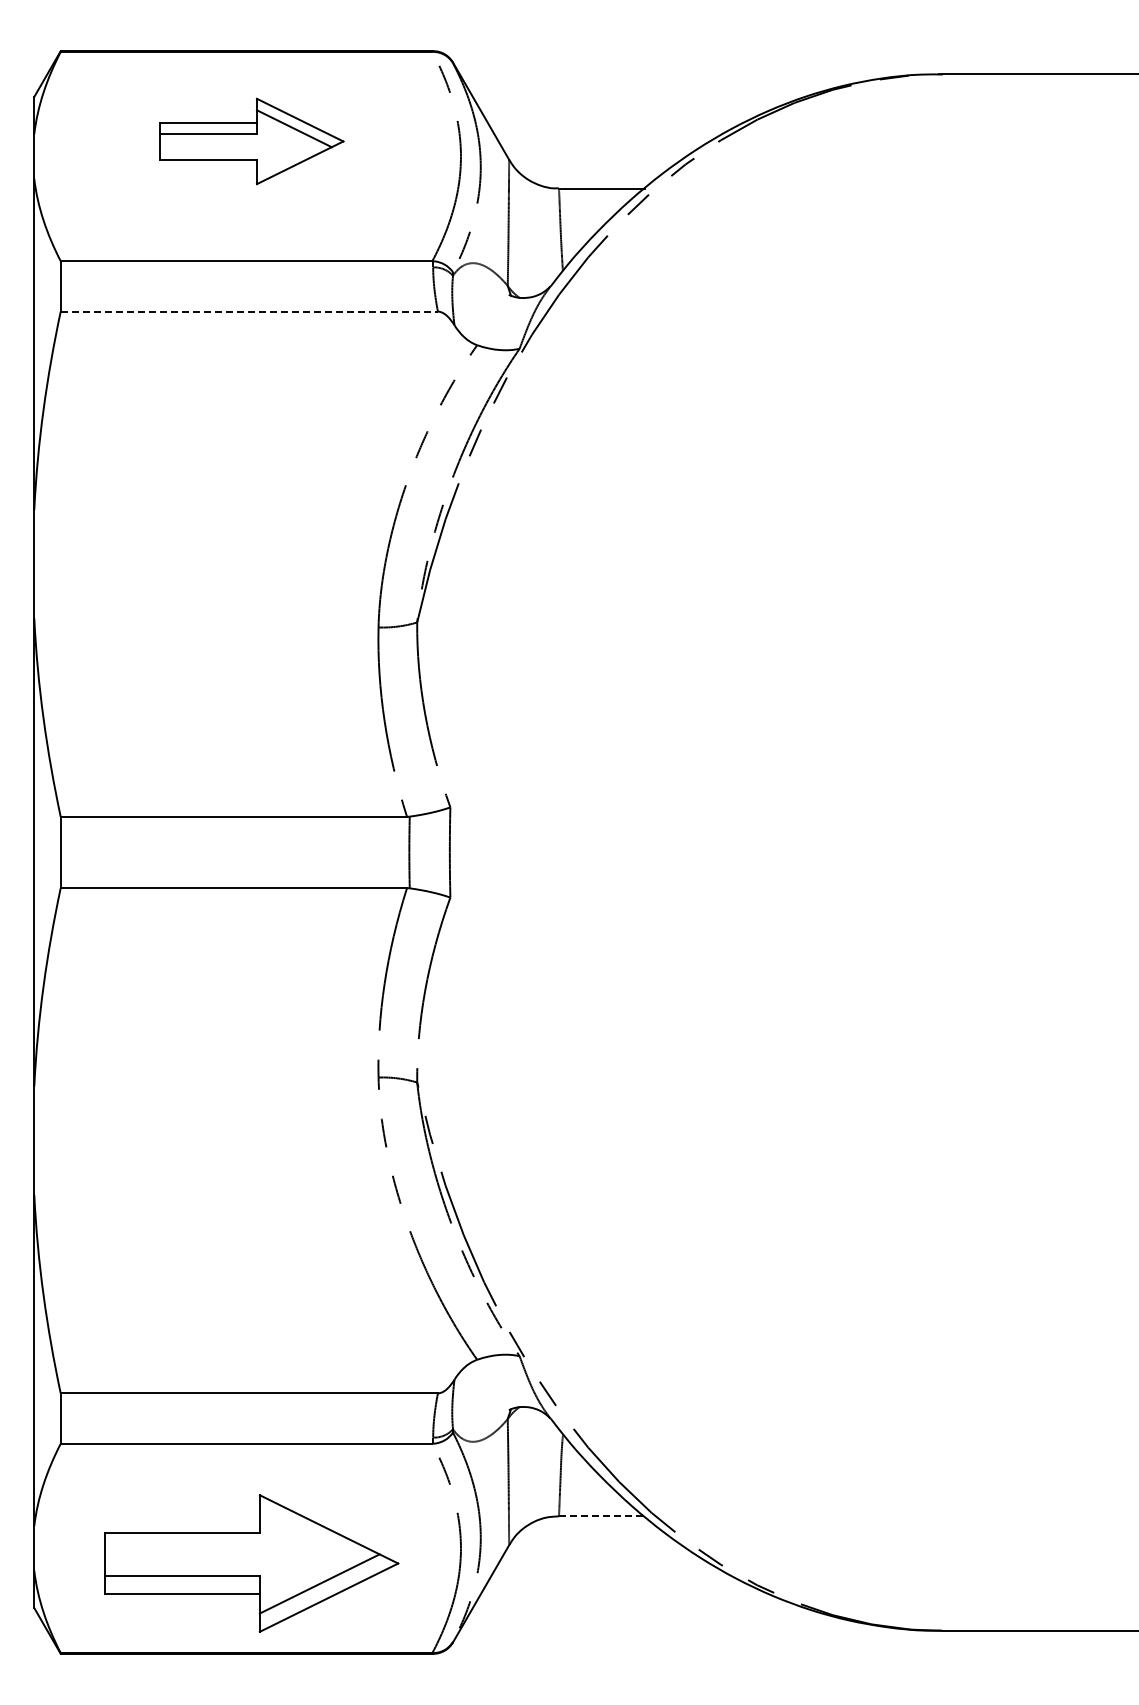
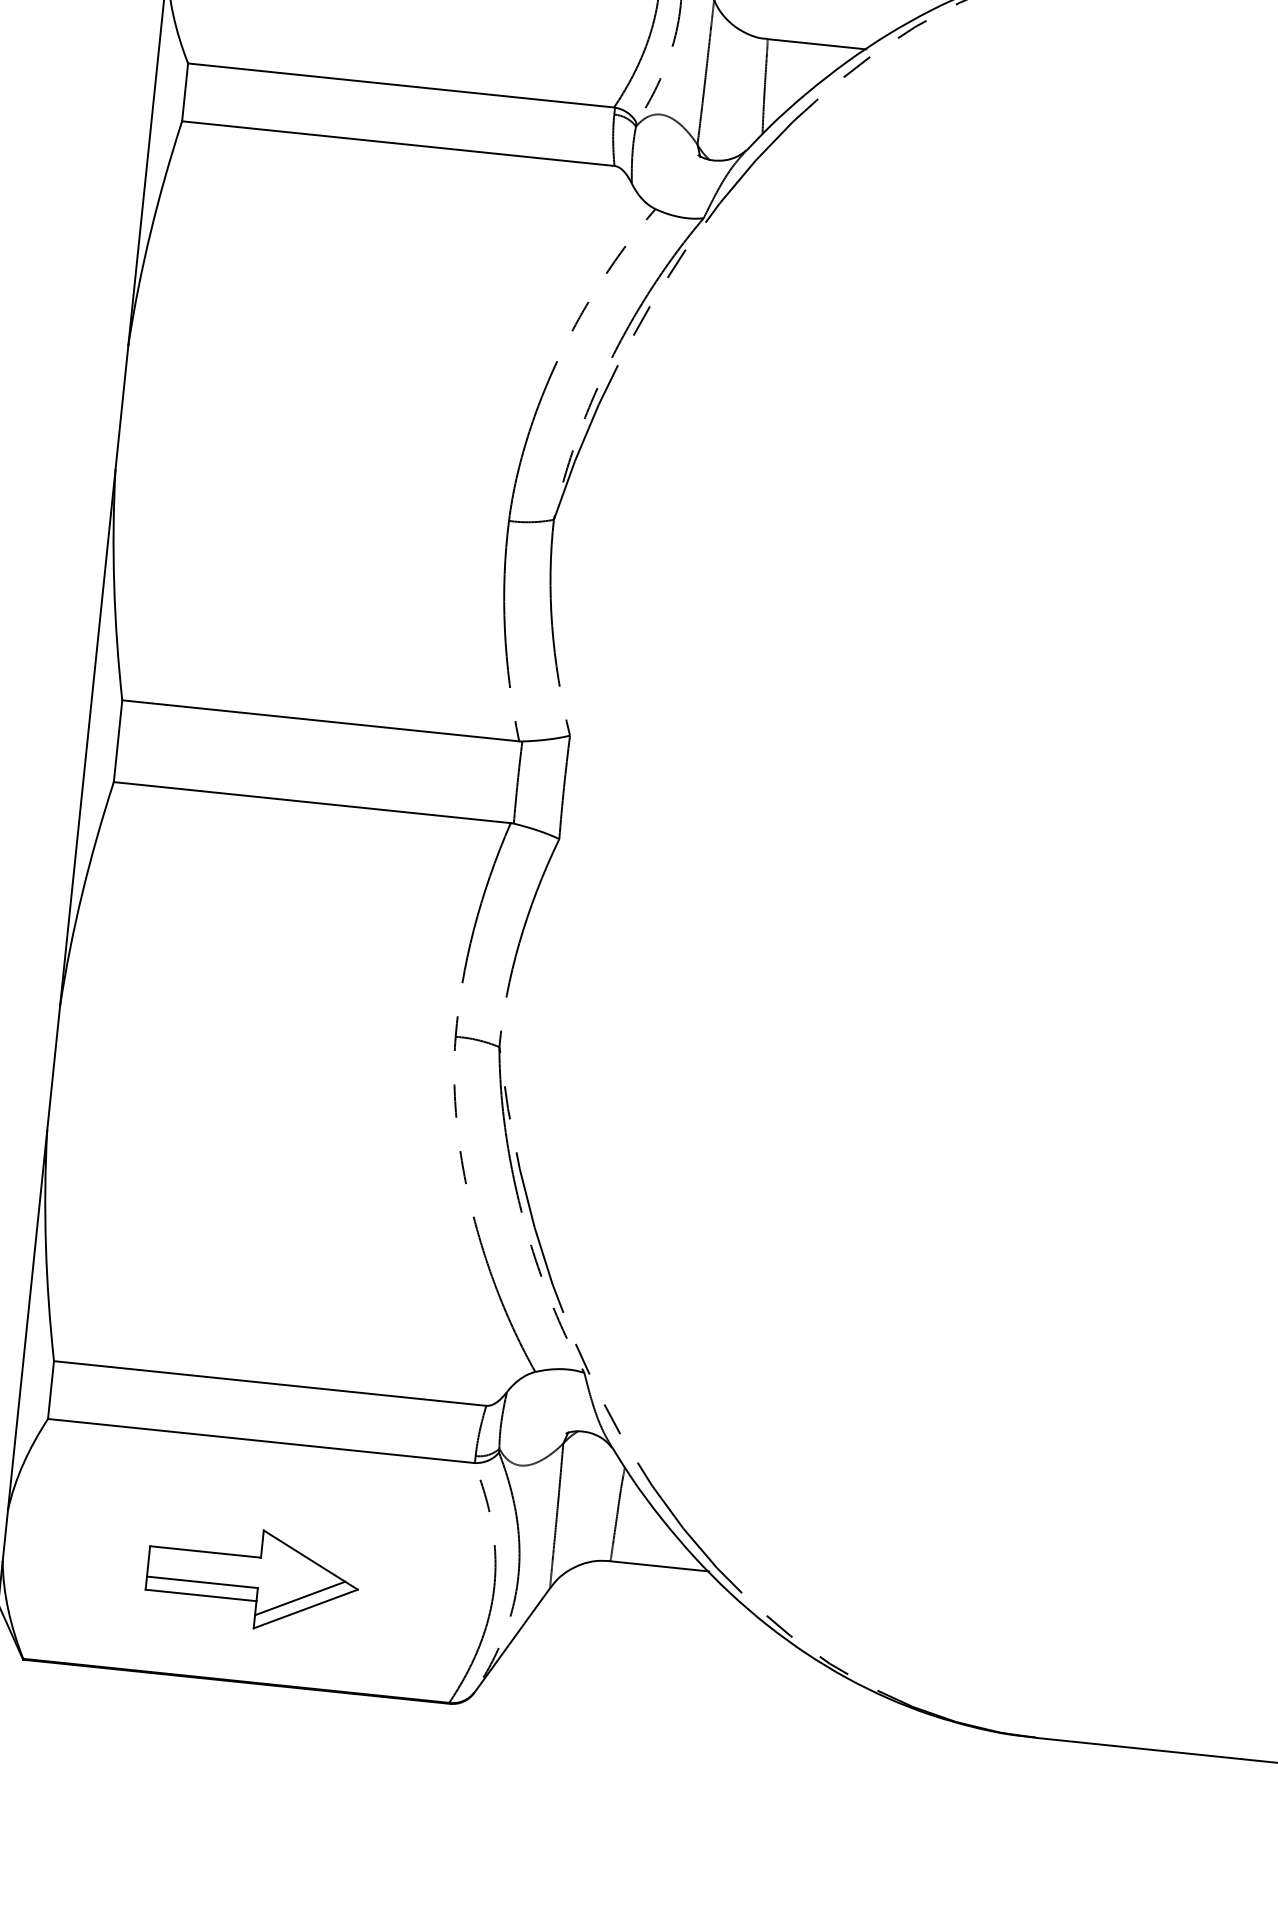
line: (249, 311) -> (398, 143), dashed -> solid
line: (602, 1516) -> (660, 1566), dashed -> solid
part: (251, 1563) -> (252, 1578), size x0.62

